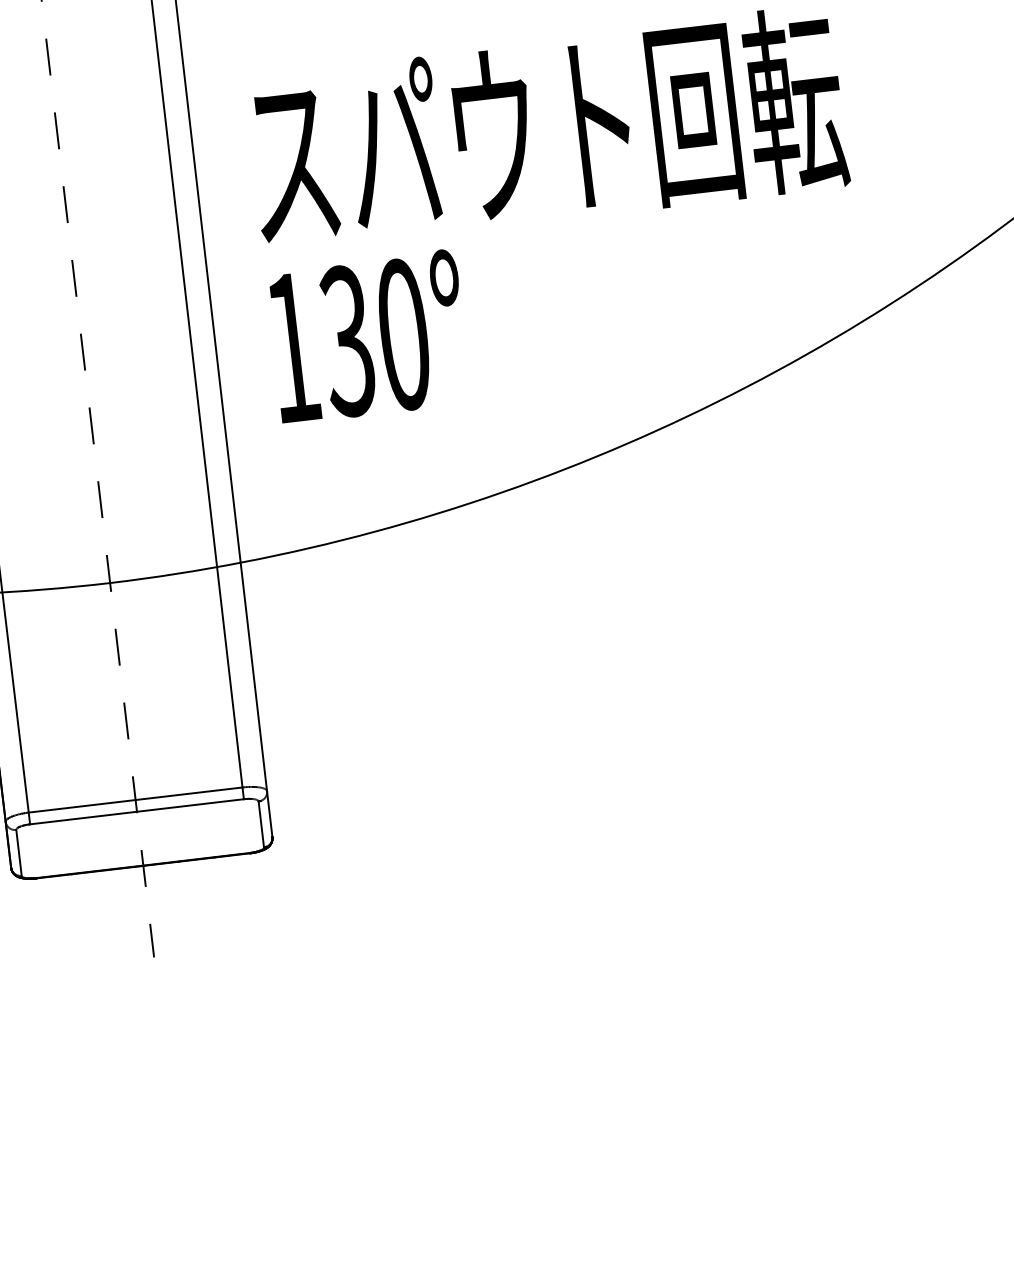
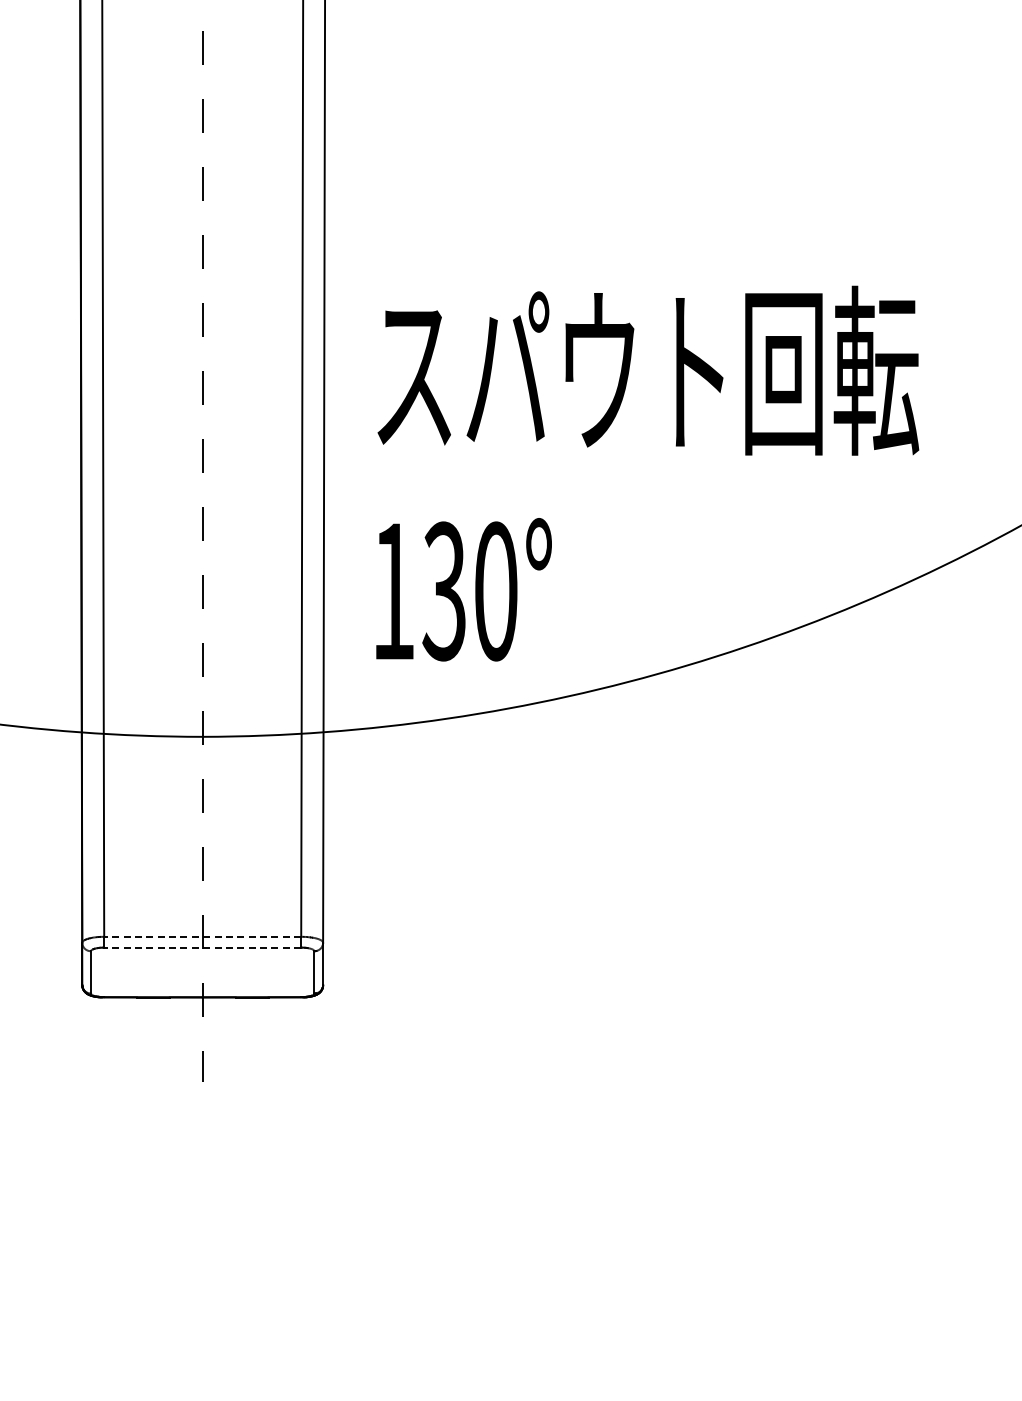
text: (368, 336) -> (463, 589), moved
line: (135, 799) -> (202, 936), solid -> dashed
line: (136, 811) -> (202, 947), solid -> dashed

